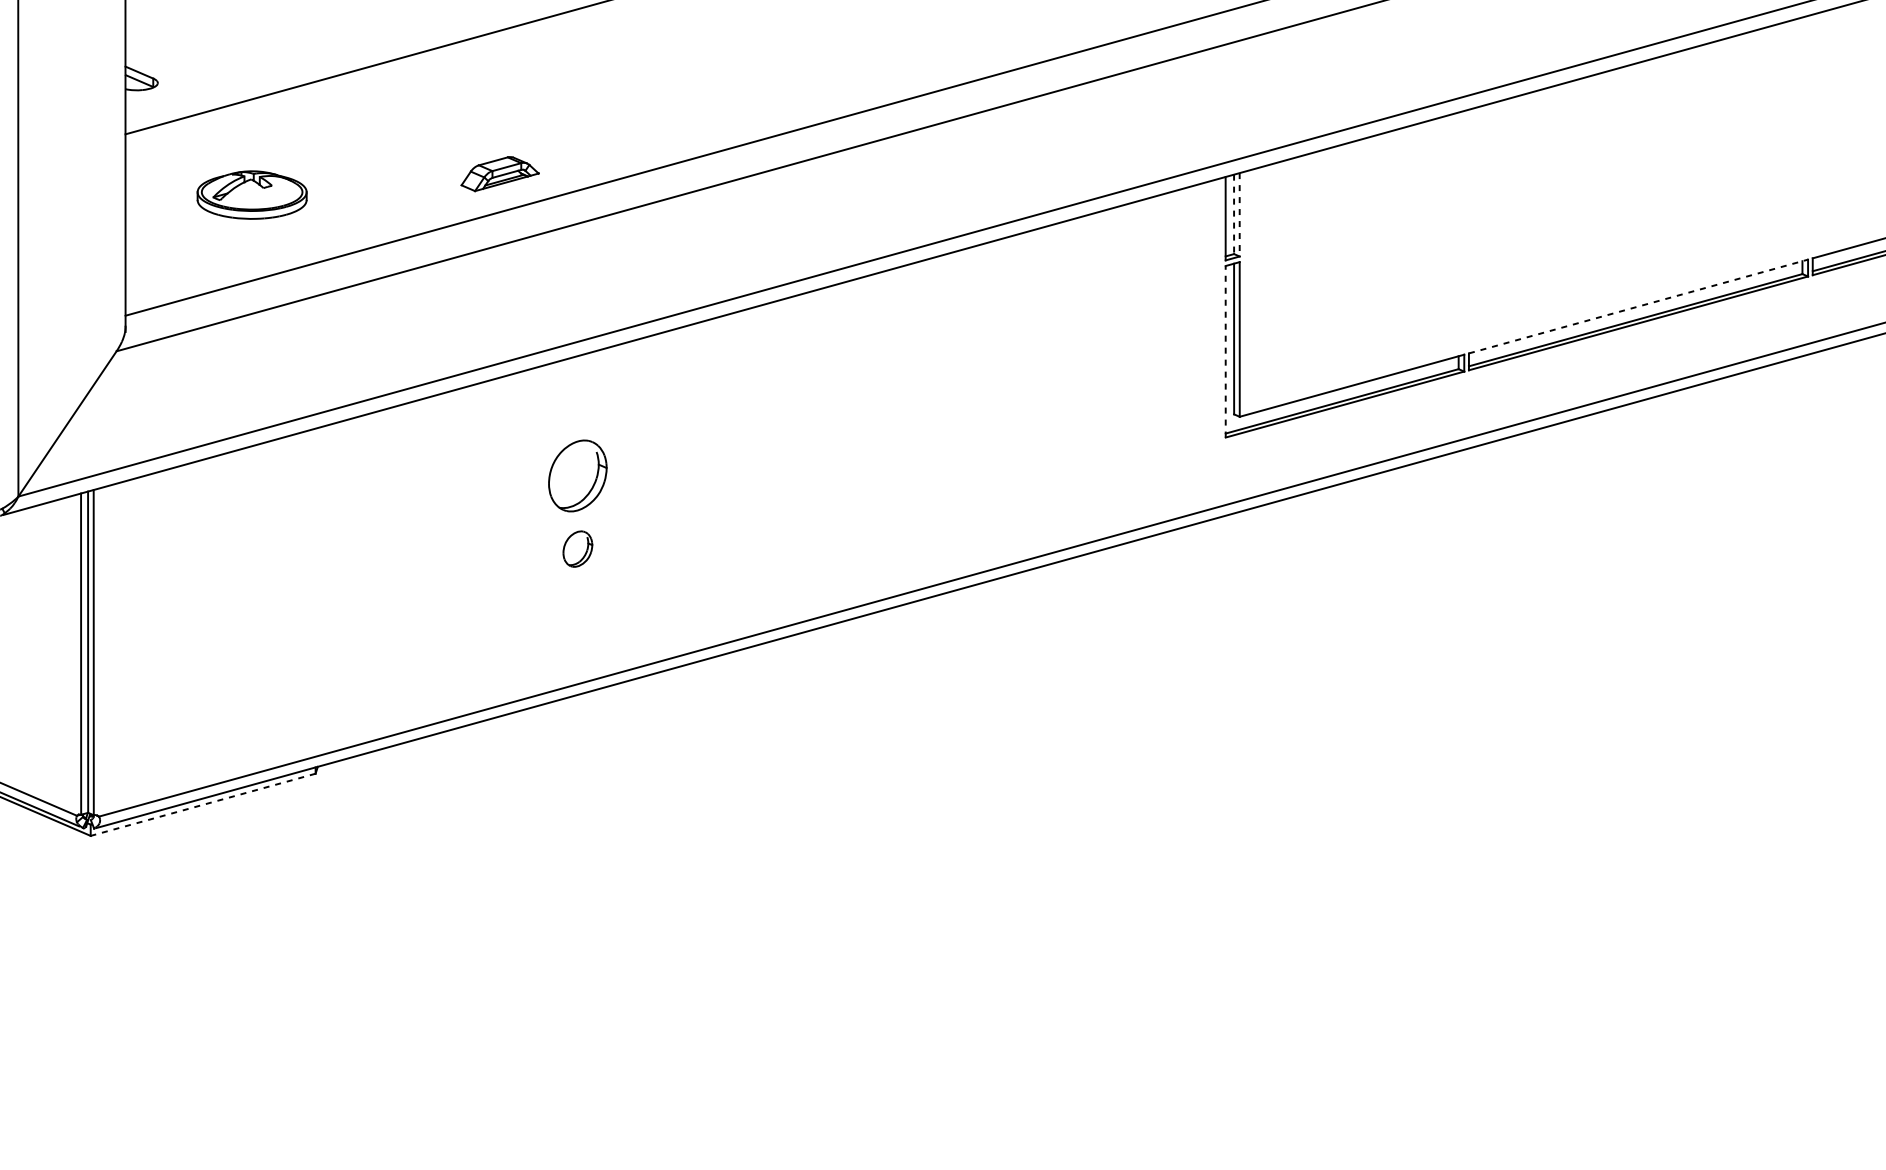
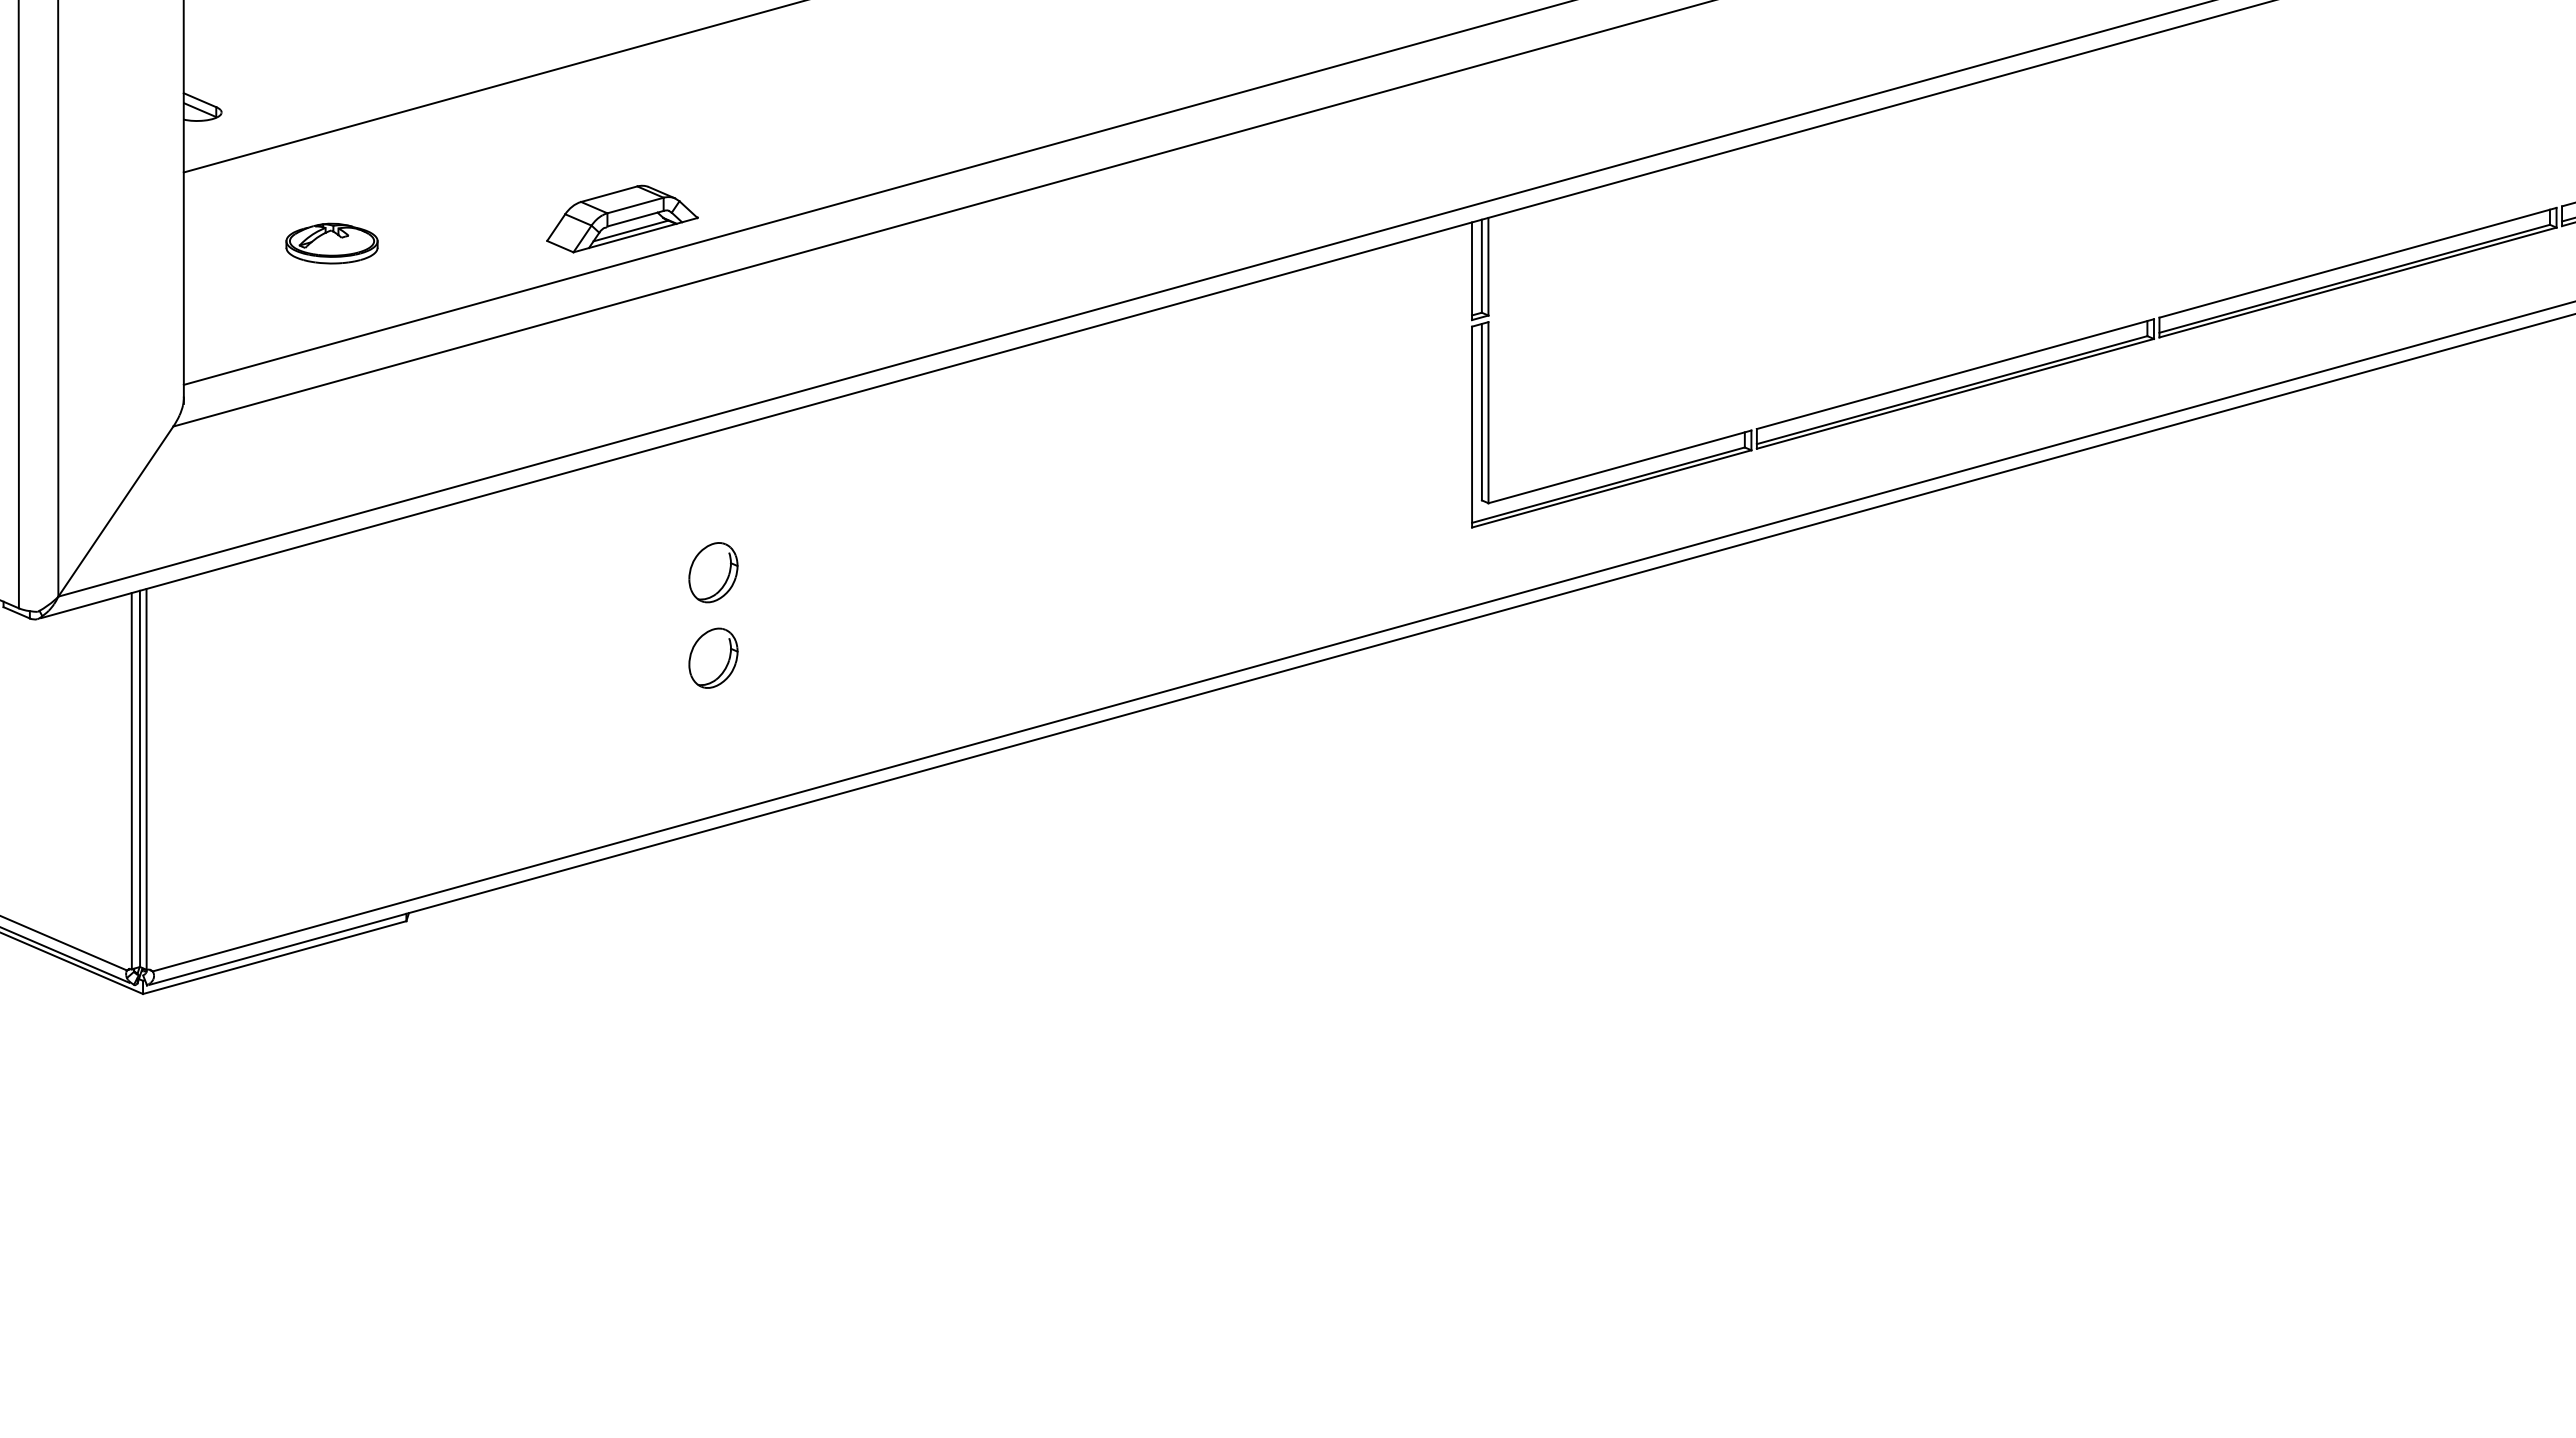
part: (500, 173) -> (622, 218), size x1.67
part: (251, 194) -> (331, 243), size x0.71
line: (1233, 214) -> (1481, 266), dashed -> solid
line: (1239, 214) -> (1488, 266), dashed -> solid
line: (1638, 306) -> (1955, 374), dashed -> solid
line: (1226, 351) -> (1472, 426), dashed -> solid
part: (577, 475) -> (713, 572), size x0.71
part: (577, 548) -> (713, 657), size x1.43
line: (202, 804) -> (274, 957), dashed -> solid

